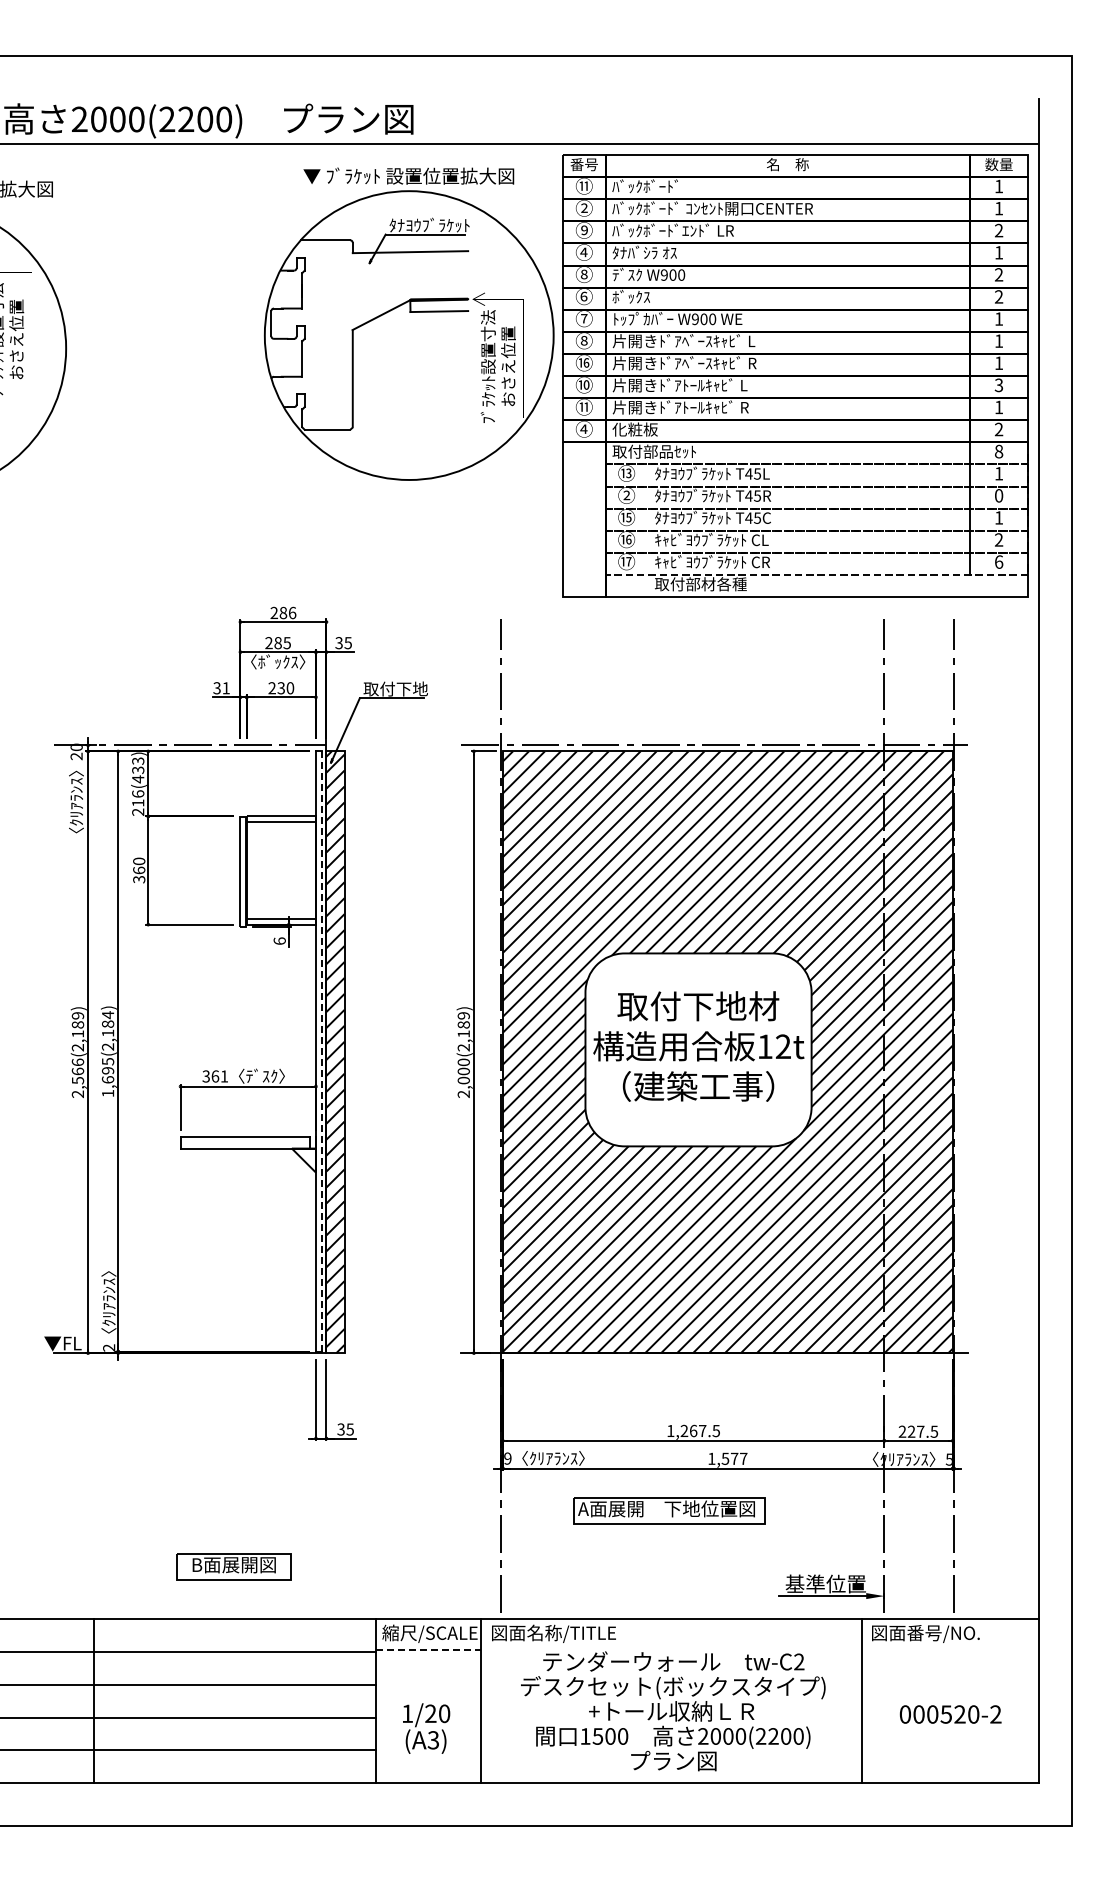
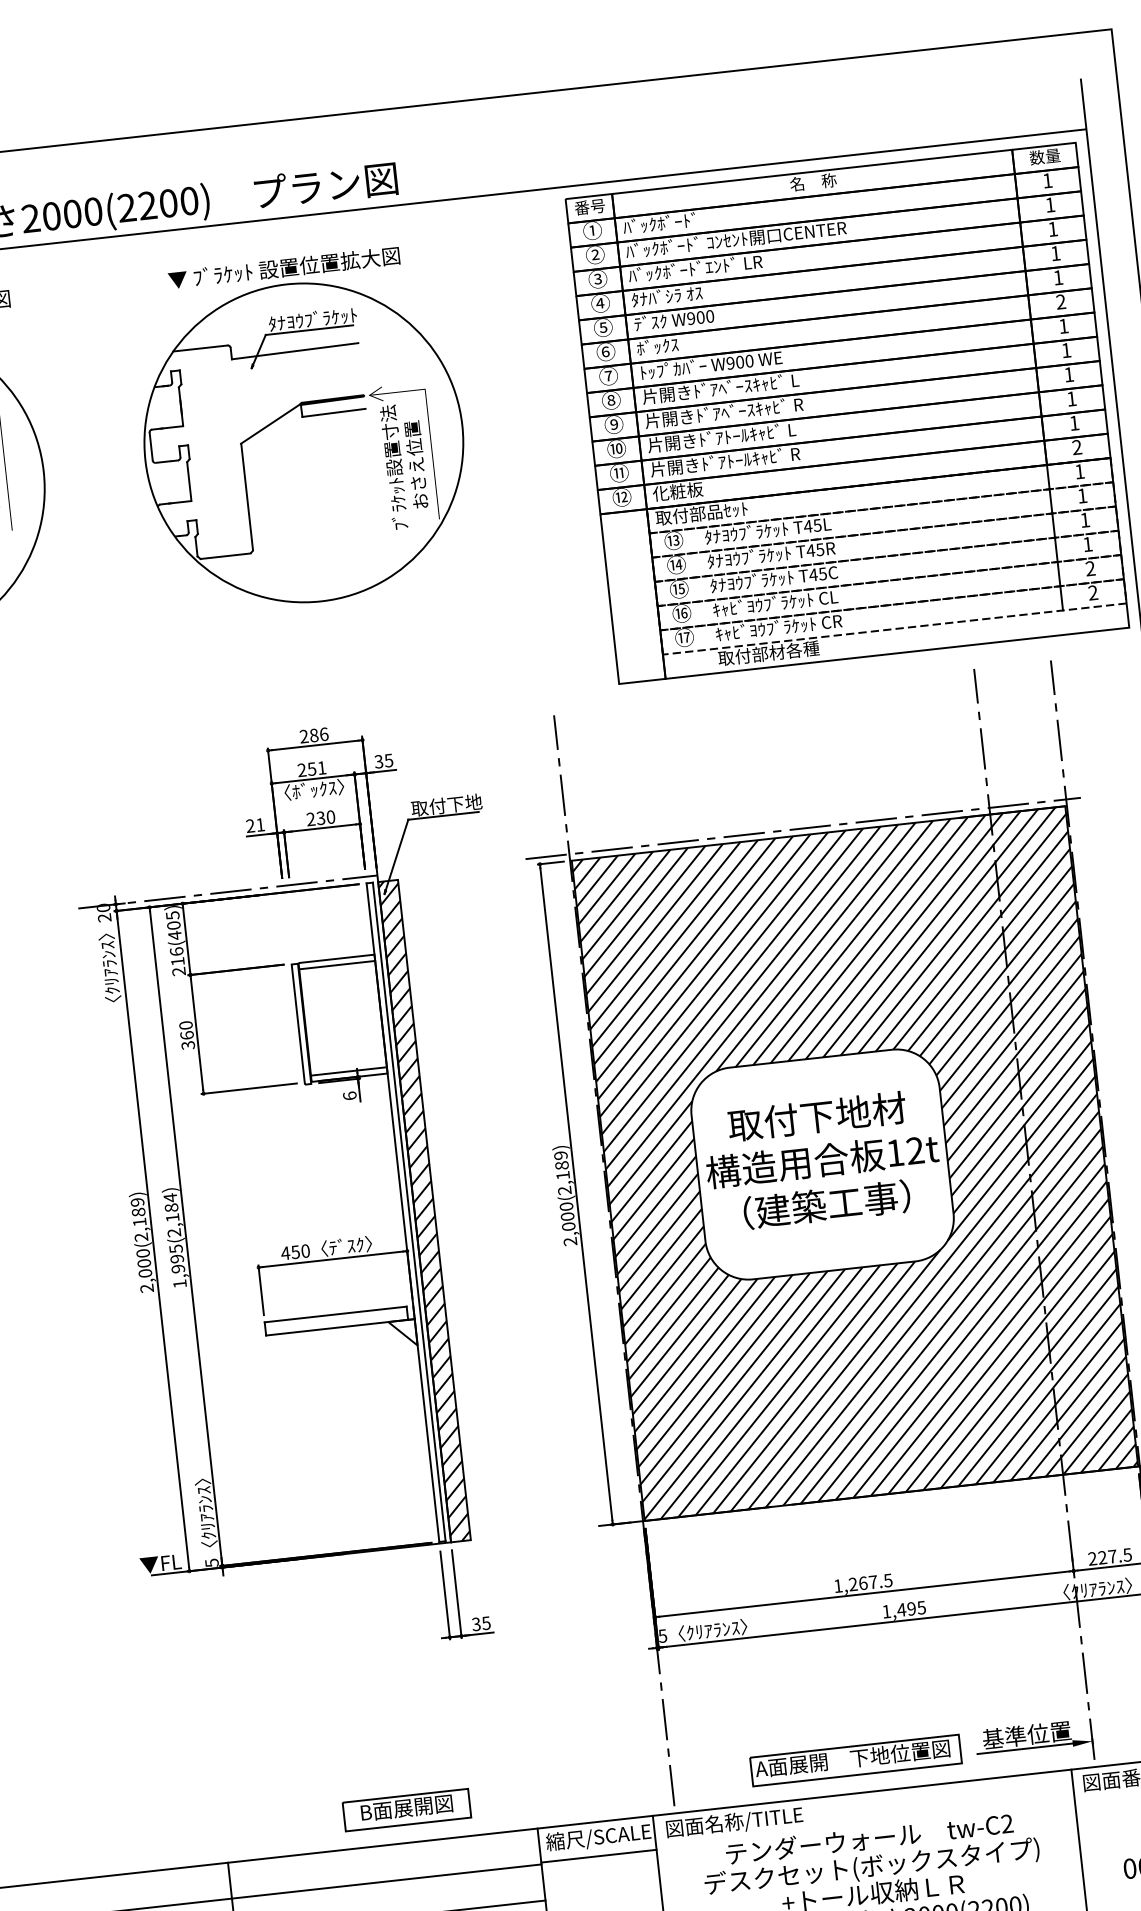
text: (583, 185) -> (591, 230), ⑪ -> ①
text: (584, 230) -> (598, 279), ⑨ -> ③
text: (999, 230) -> (1053, 229), 2 -> 1
text: (583, 273) -> (602, 326), ⑧ -> ⑤
text: (999, 274) -> (1058, 277), 2 -> 1
part: (408, 323) -> (301, 429), moved
text: (584, 362) -> (614, 424), ⑯ -> ⑨
text: (998, 385) -> (1071, 399), 3 -> 1
text: (584, 428) -> (622, 496), ④ -> ⑫
text: (999, 451) -> (1080, 471), 8 -> 1
text: (626, 495) -> (676, 564), ② -> ⑭
text: (999, 495) -> (1085, 519), 0 -> 1
text: (998, 561) -> (1092, 592), 6 -> 2
text: (282, 643) -> (316, 769), 285 -> 251
text: (216, 688) -> (249, 826), 31 -> 21
text: (138, 765) -> (173, 920), 216(433) -> 216(405)
line: (321, 1051) -> (409, 1211), dashed -> solid
text: (77, 1071) -> (143, 1263), 2,566(2,189) -> 2,000(2,189)
text: (215, 1076) -> (295, 1252), 361 -> 450
text: (107, 1079) -> (177, 1268), 1,695(2,184) -> 1,995(2,184)
text: (109, 1347) -> (212, 1562), 2 -> 5
text: (507, 1458) -> (662, 1636), 9 -> 5
text: (734, 1458) -> (911, 1608), 1,577 -> 1,495
part: (669, 1510) -> (856, 1760), moved
part: (233, 1566) -> (406, 1809), moved
line: (428, 1650) -> (599, 1856), dashed -> solid

